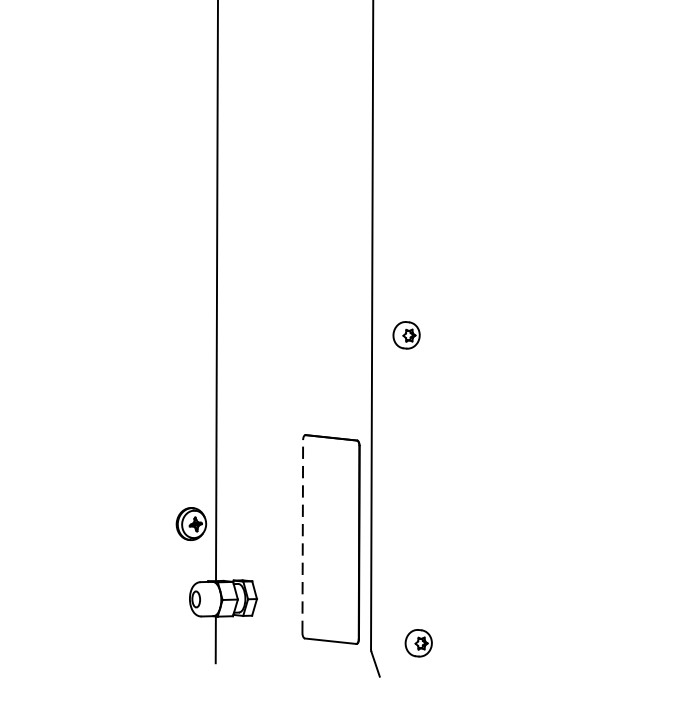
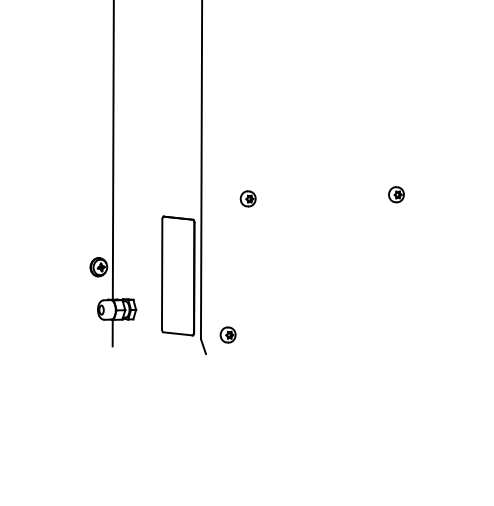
part: (405, 334) -> (247, 198), moved
line: (303, 536) -> (162, 274), dashed -> solid

